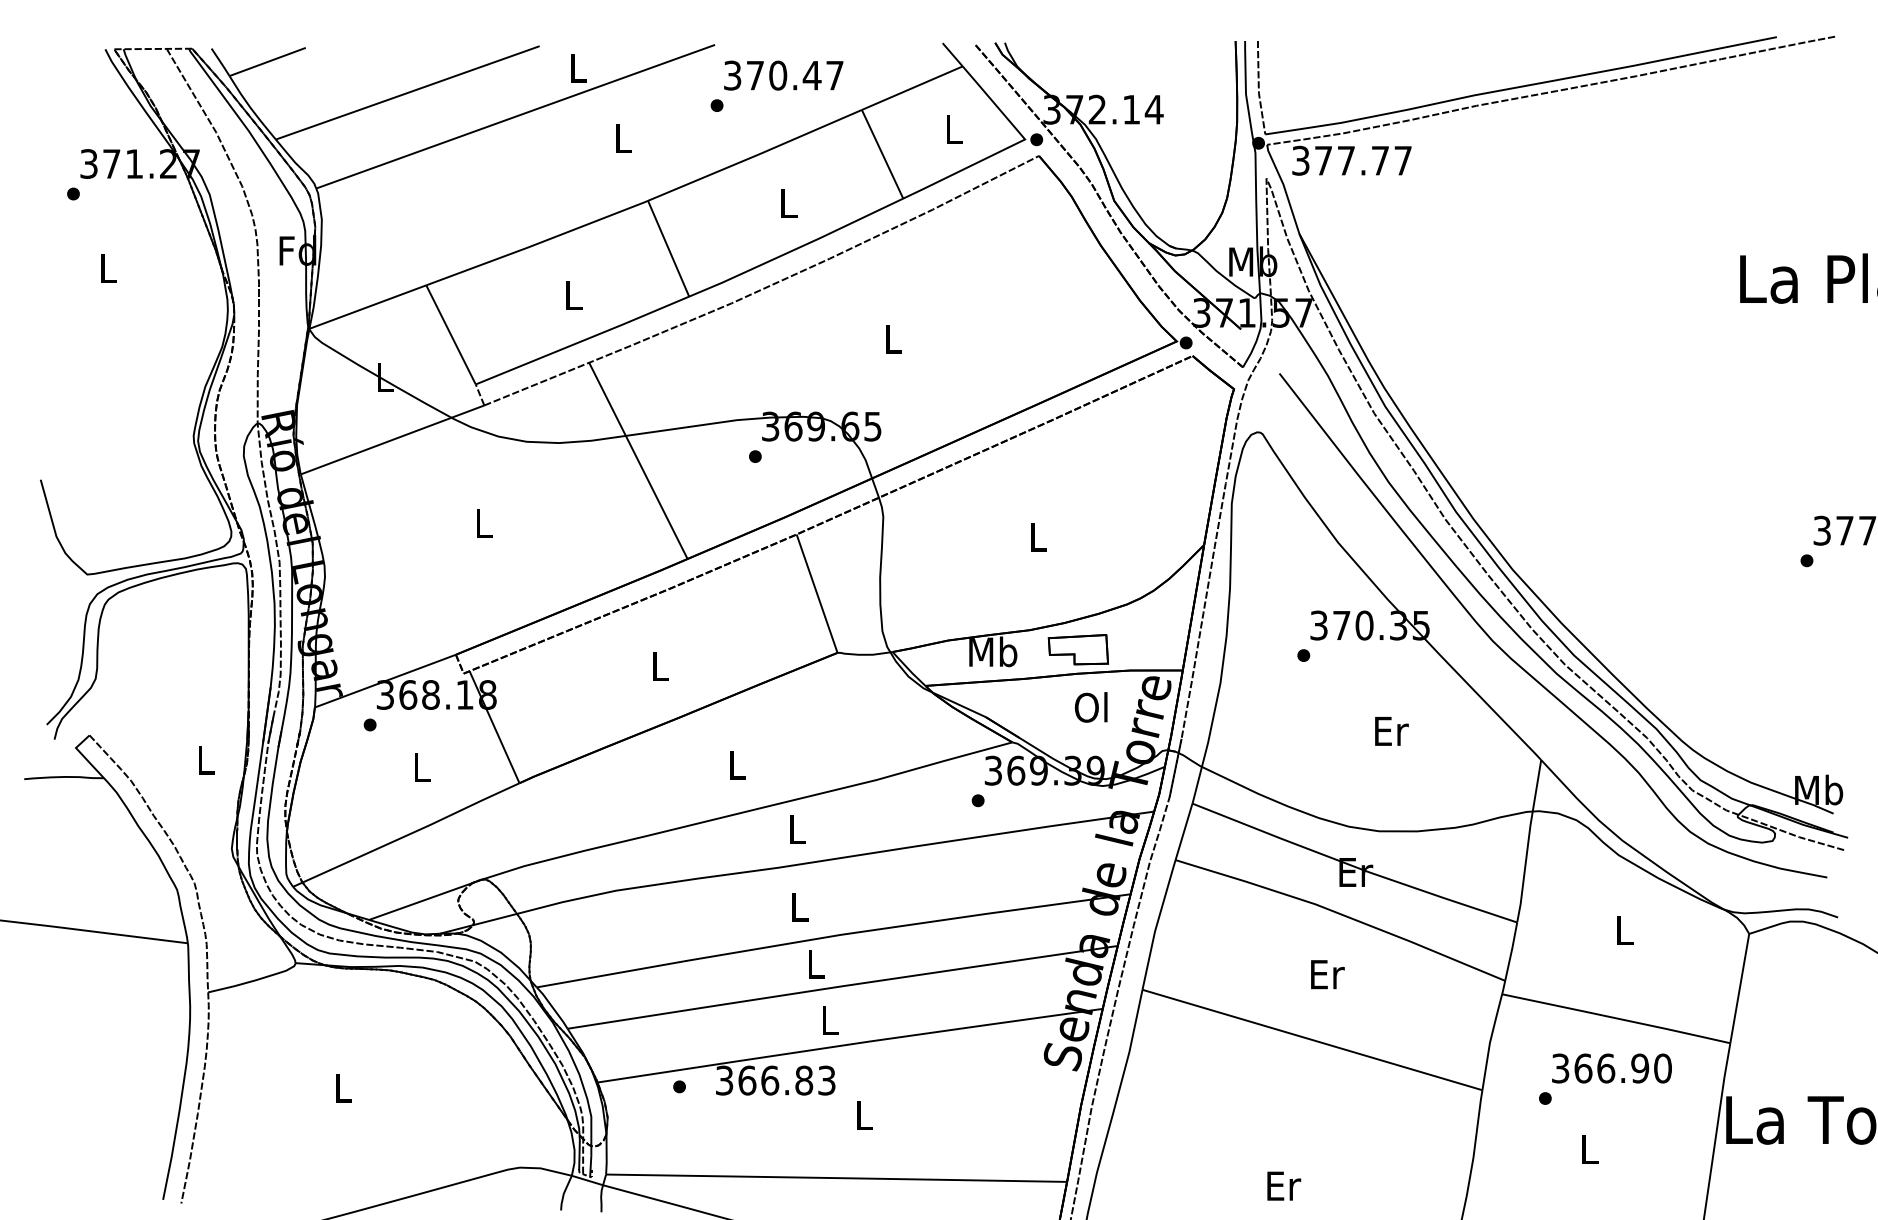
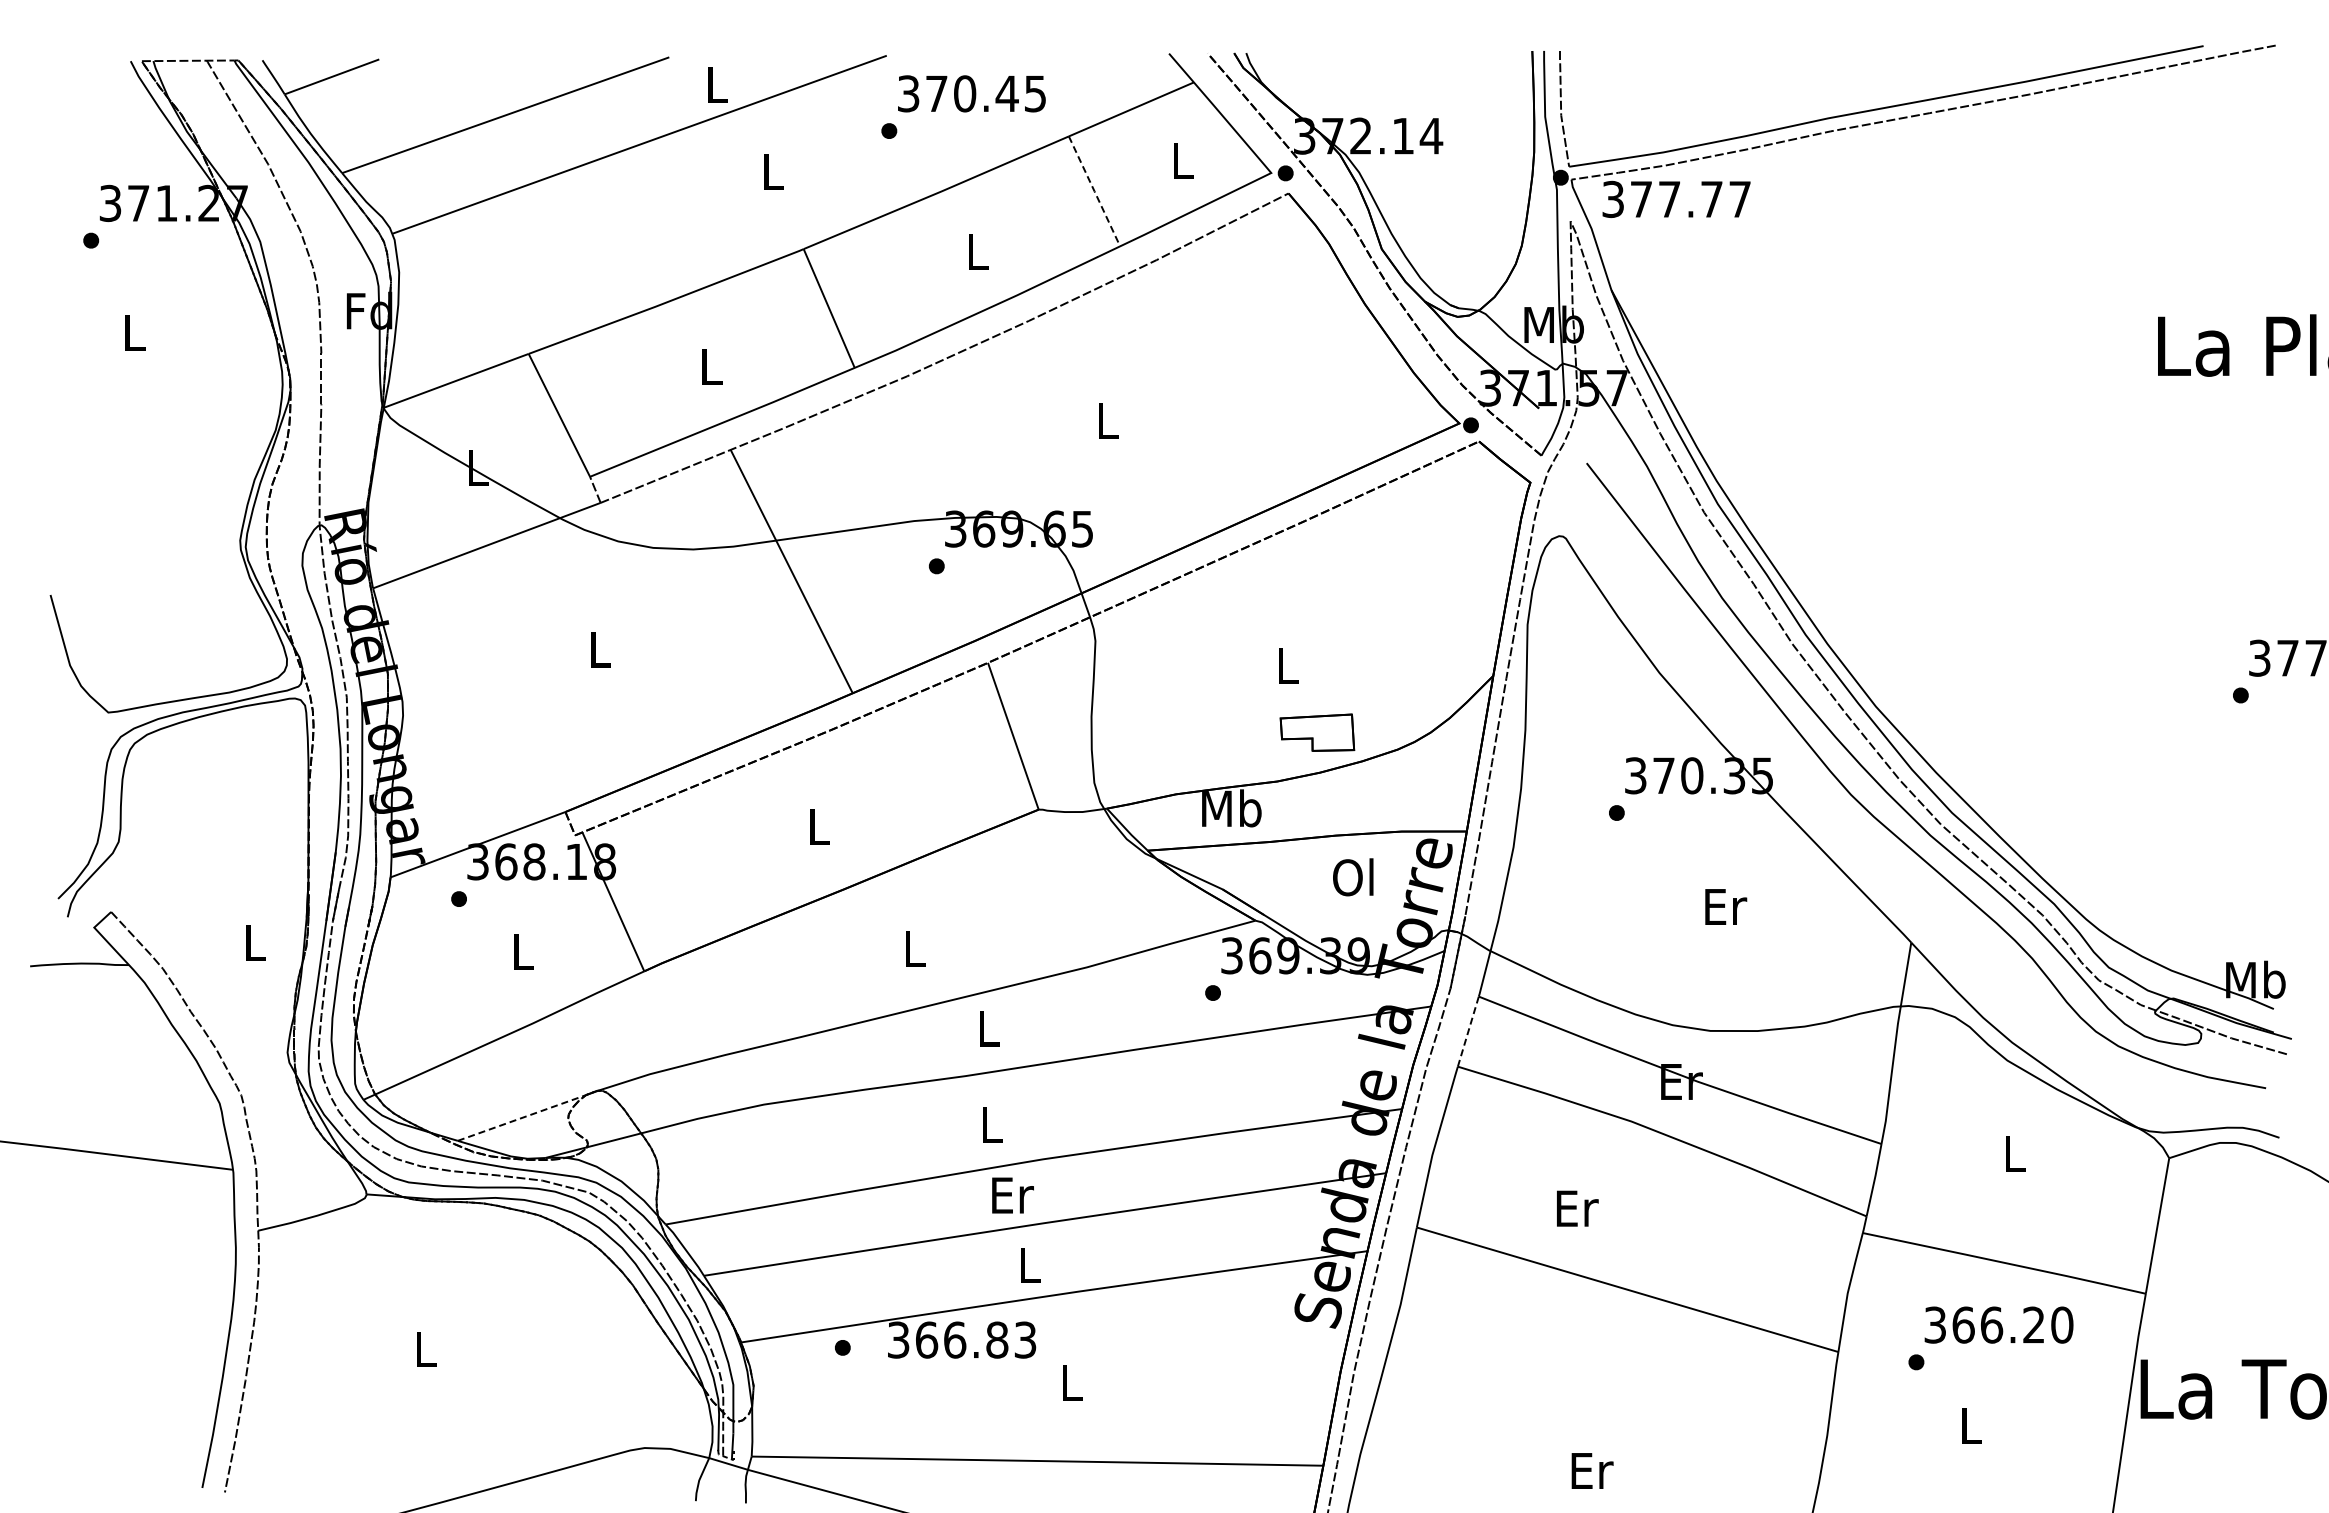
text: (834, 75) -> (1035, 93), 370.47 -> 370.45
line: (882, 154) -> (1094, 191), solid -> dashed
part: (1078, 649) -> (1317, 732), moved
line: (1184, 831) -> (1468, 1031), solid -> dashed
line: (421, 901) -> (522, 1117), solid -> dashed
text: (816, 964) -> (1012, 1195), L -> Er
text: (1327, 974) -> (1577, 1208), moved
text: (1639, 1068) -> (2033, 1324), 366.90 -> 366.20

